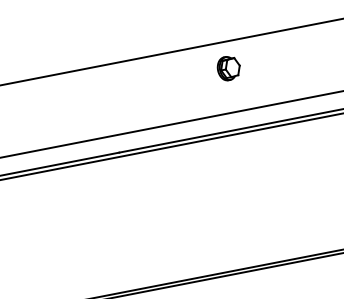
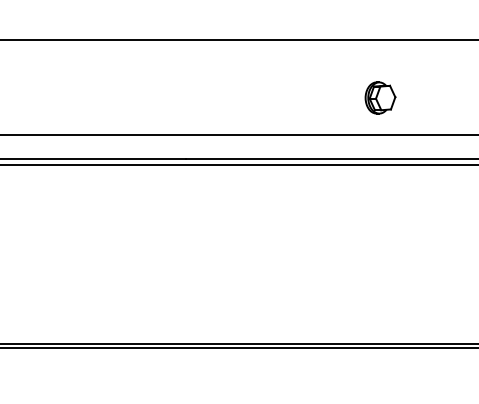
part: (228, 67) -> (380, 97), moved

